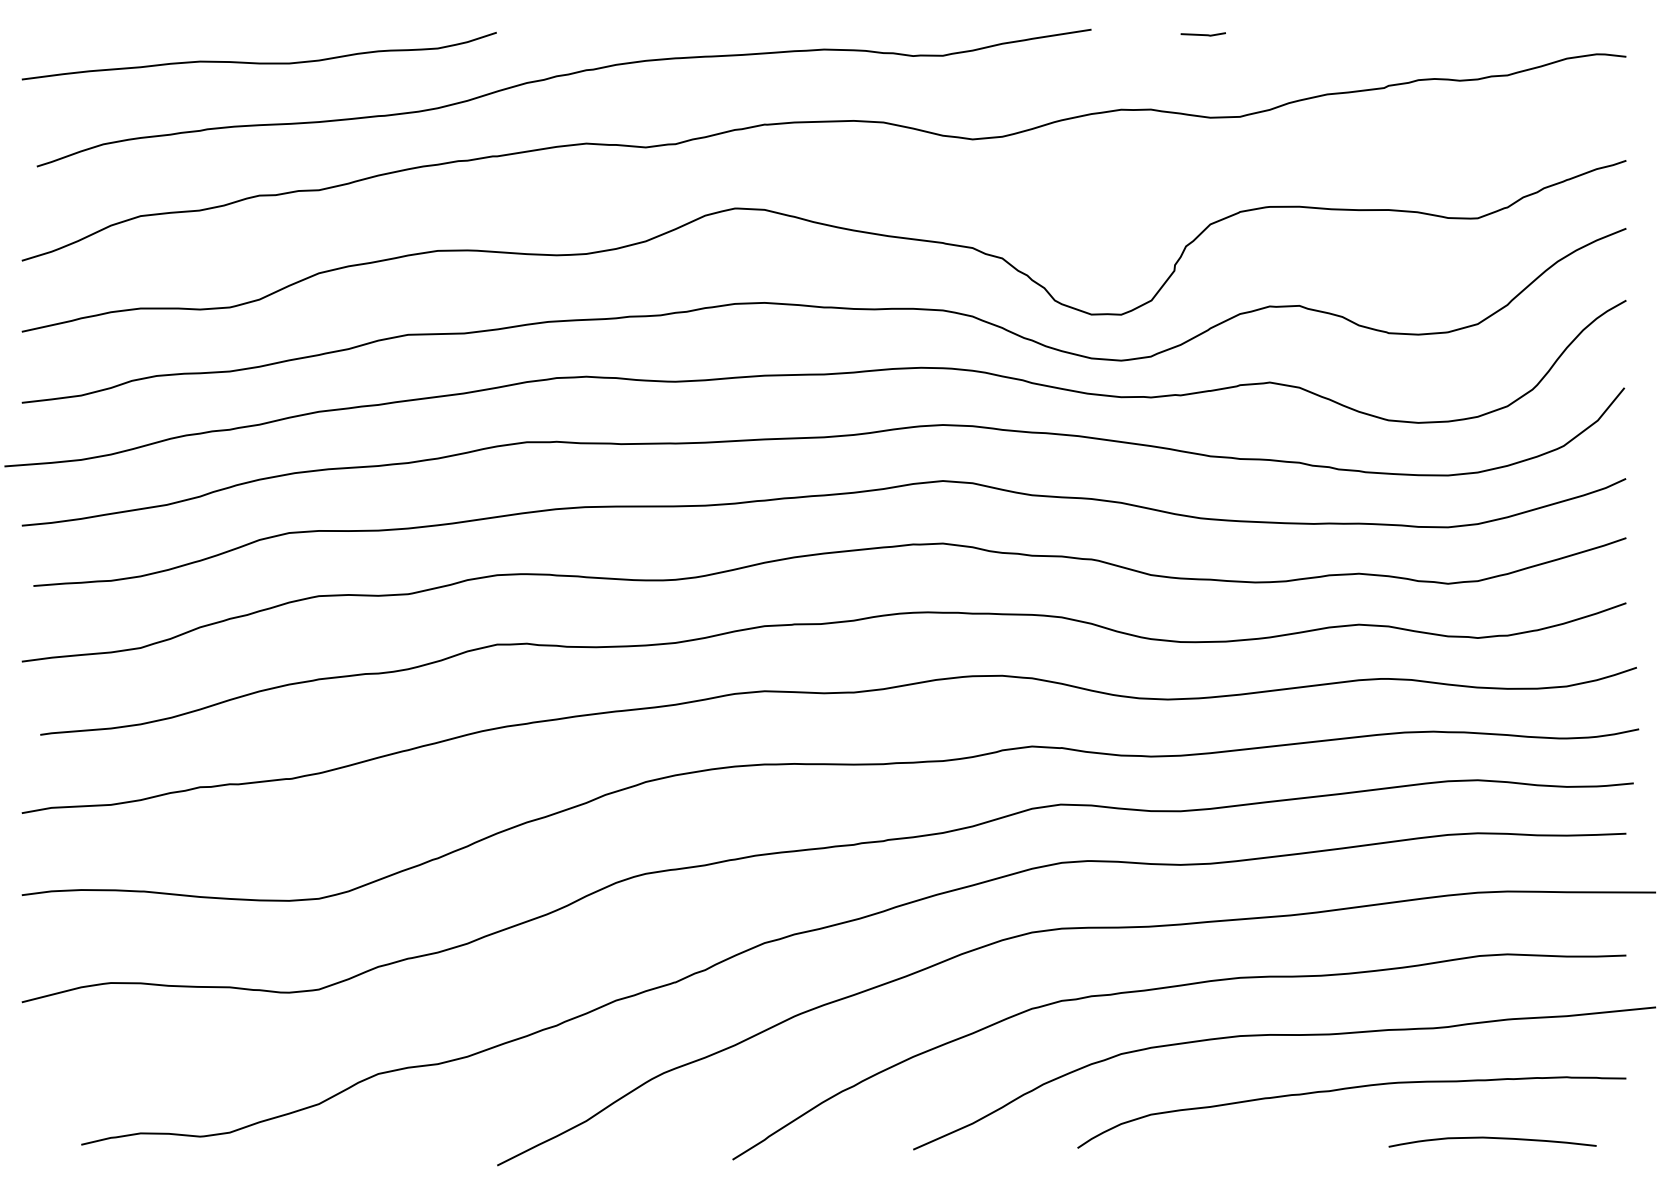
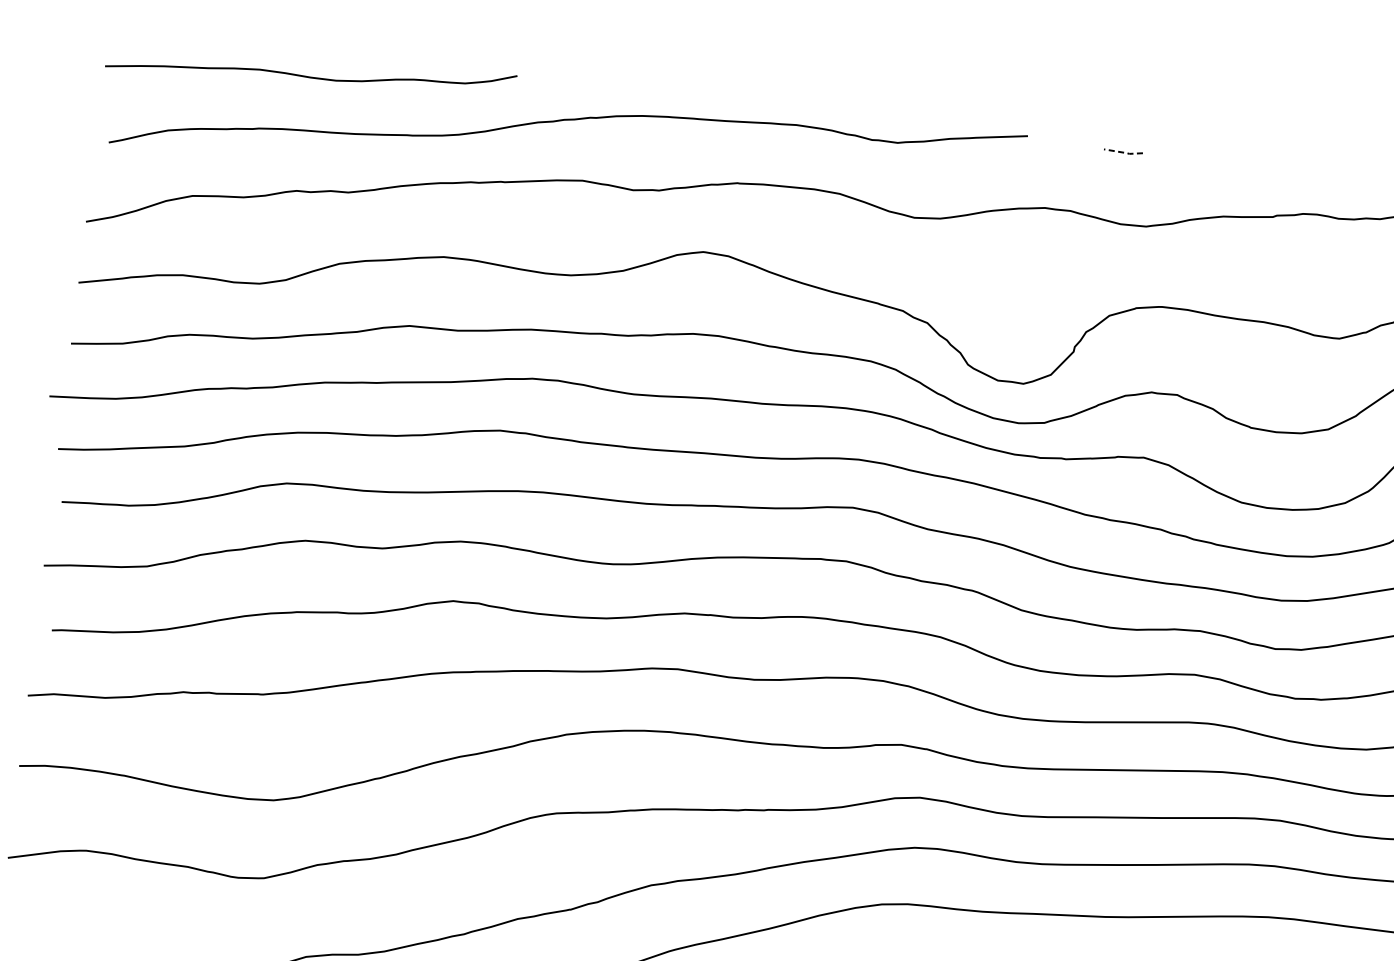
line: (1204, 35) -> (1124, 153), solid -> dashed

